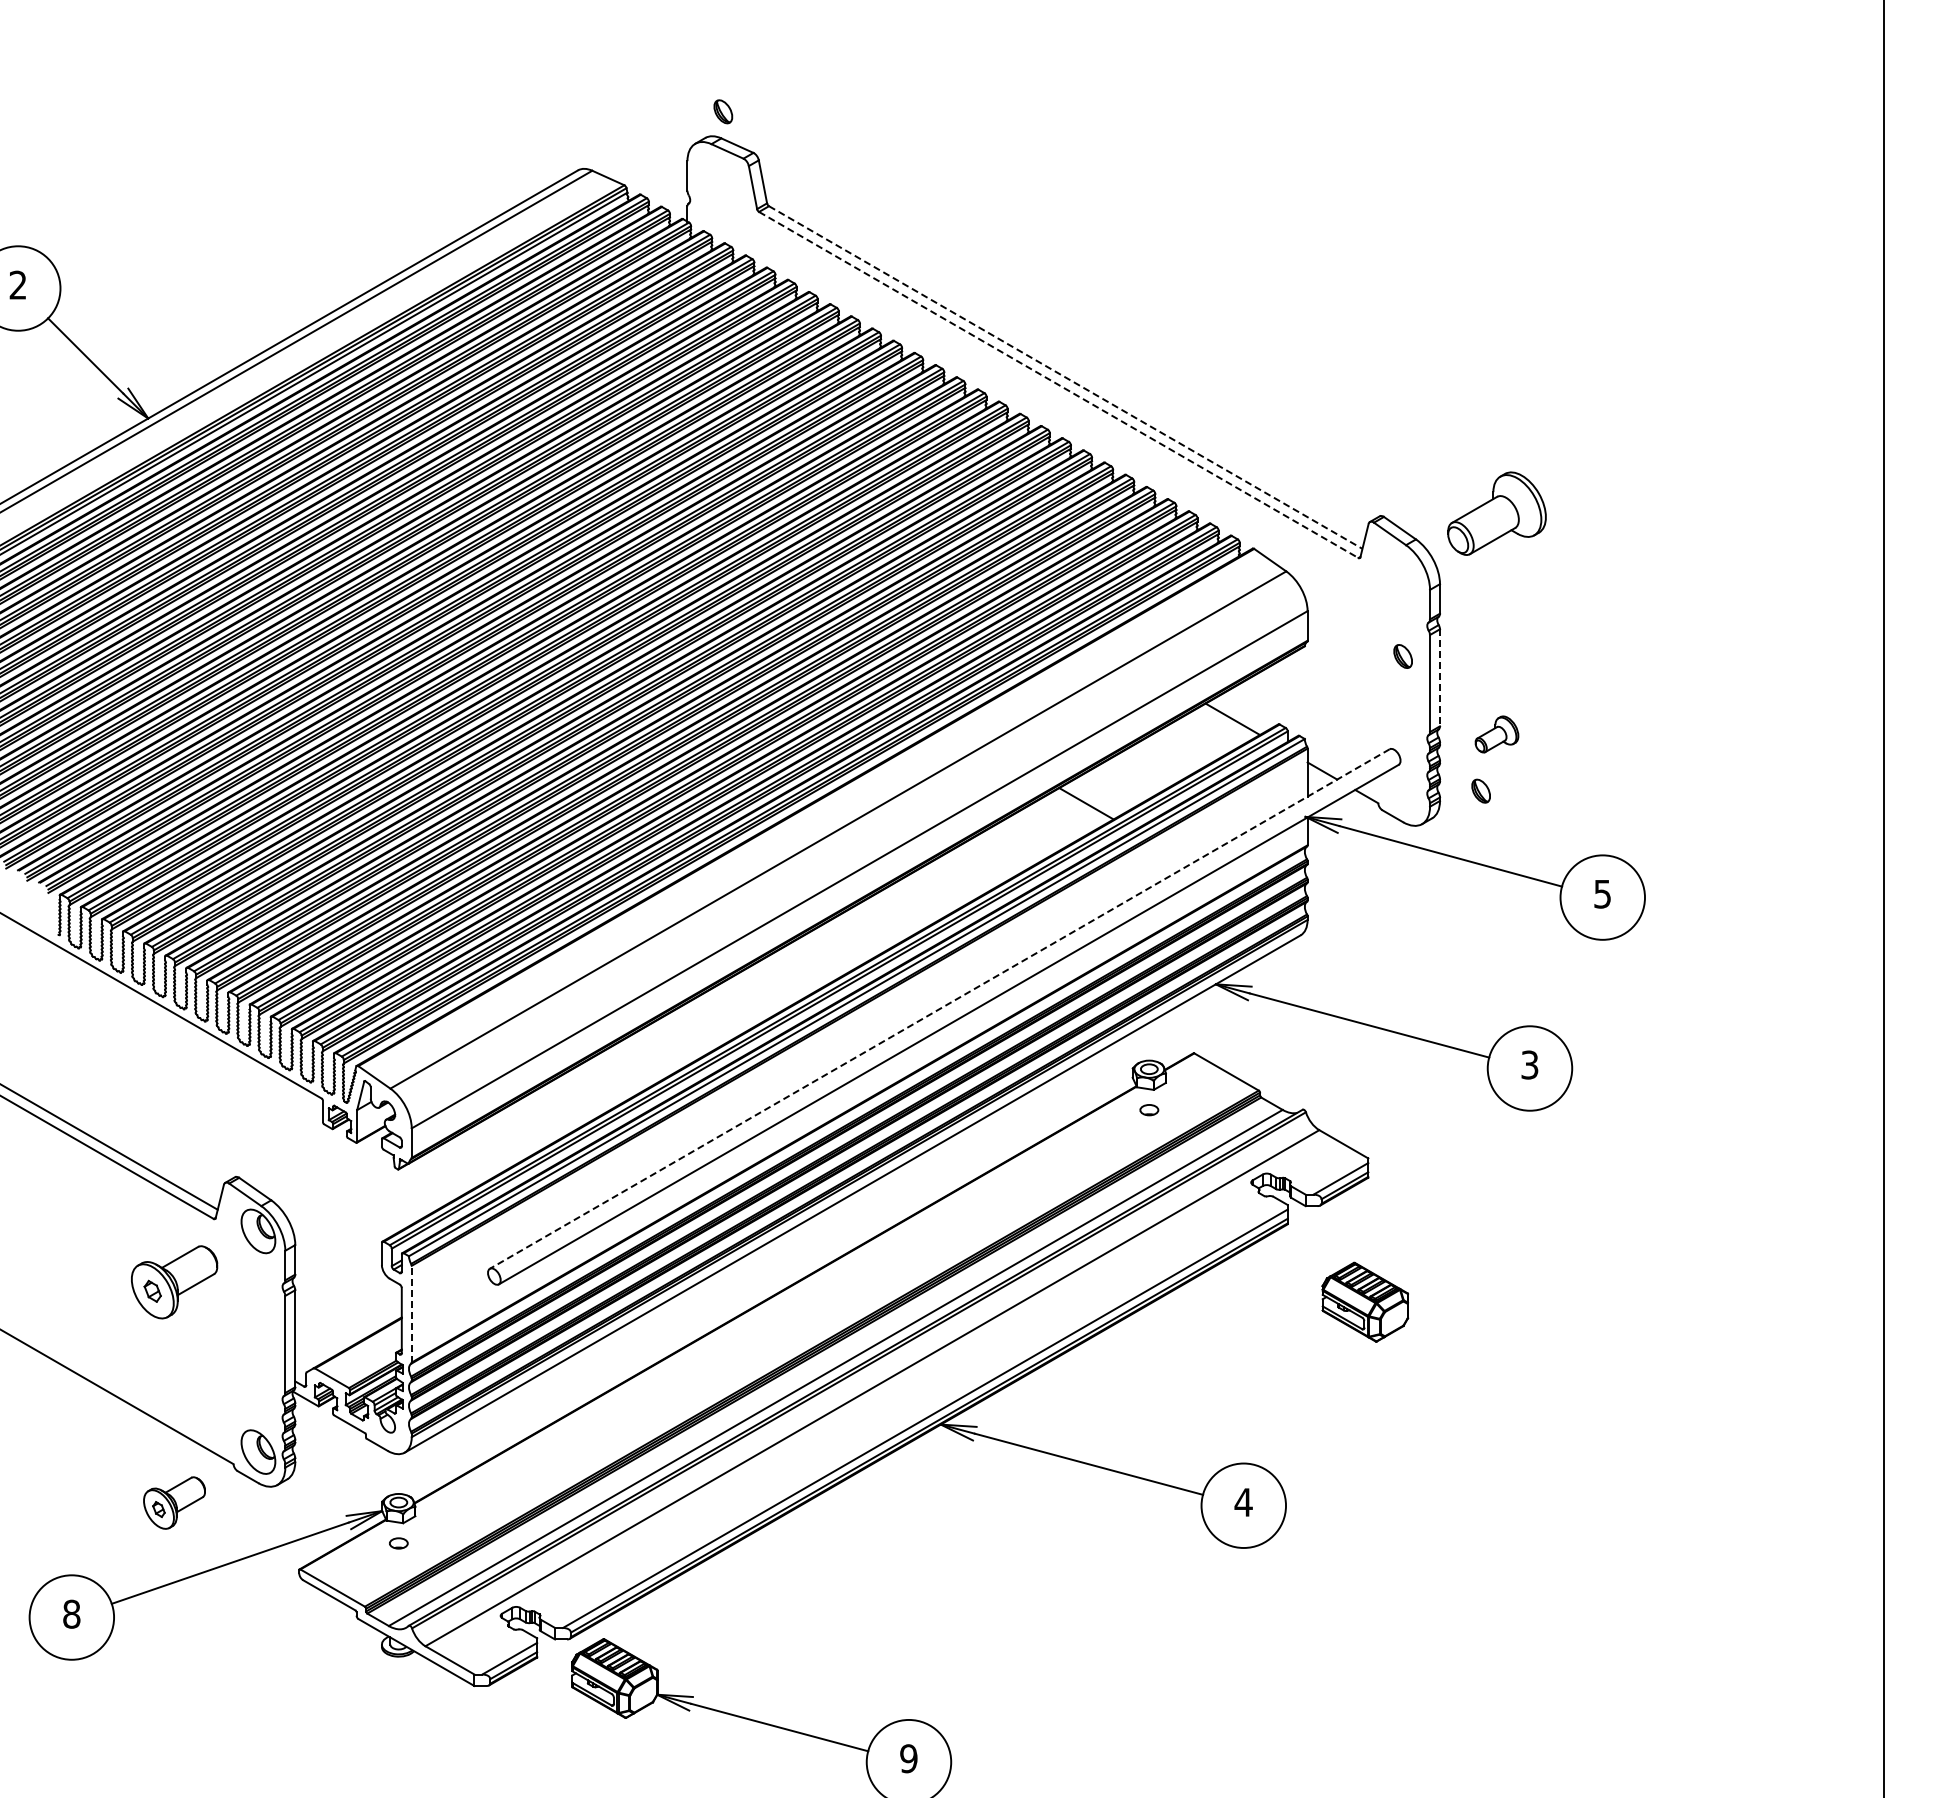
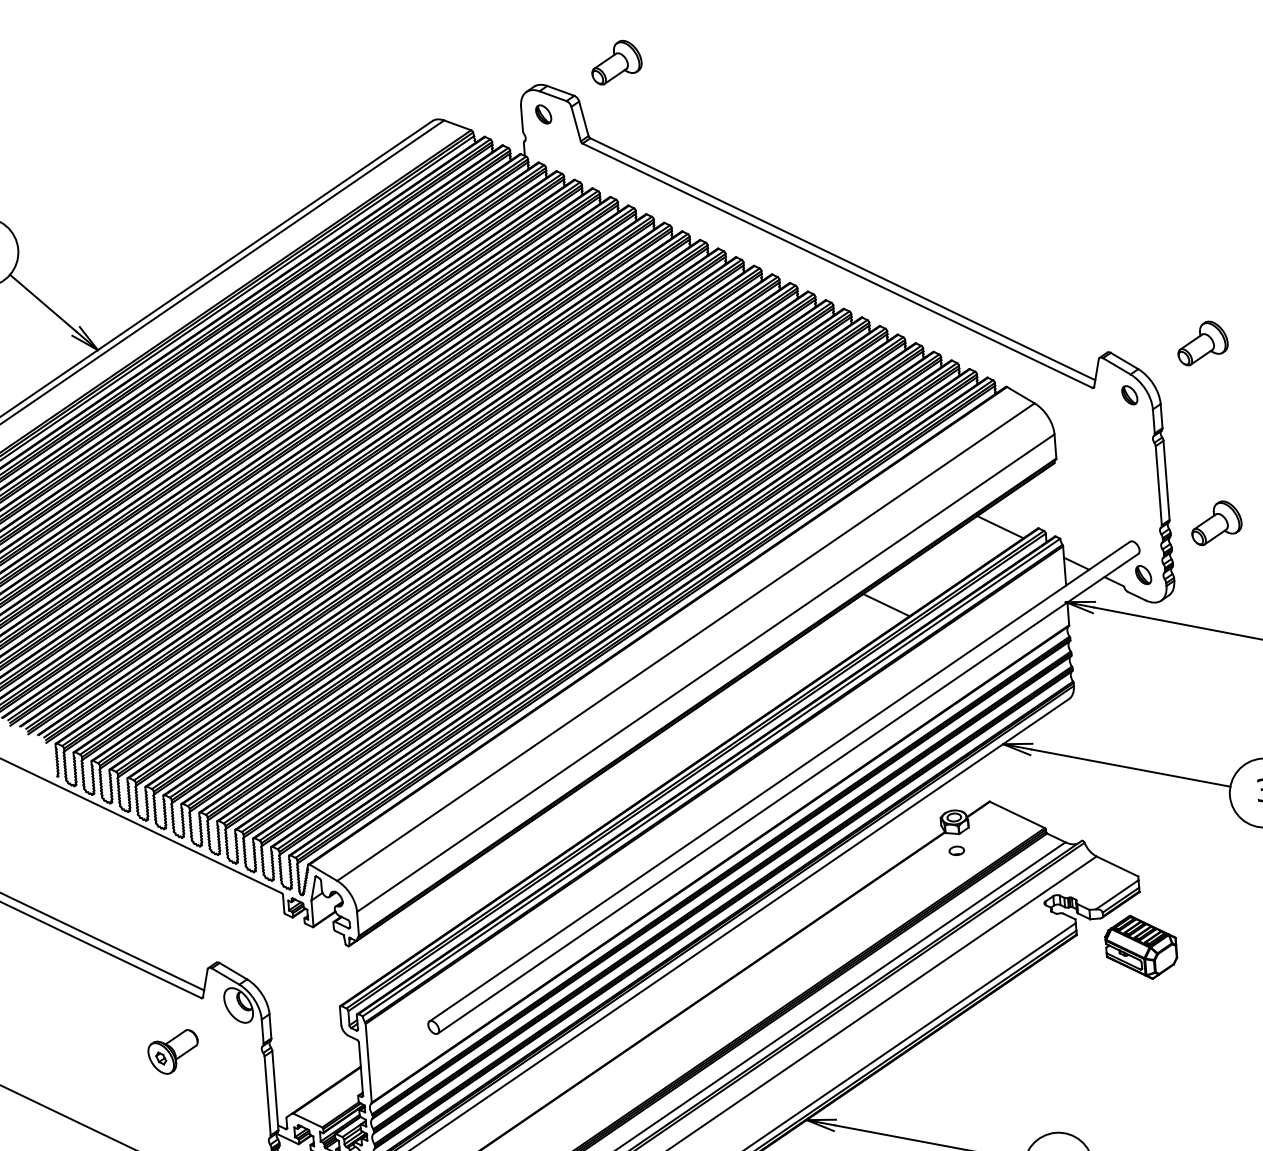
part: (723, 111) -> (543, 114), moved
part: (807, 115) -> (616, 61), added
line: (1065, 377) -> (842, 259), dashed -> solid
line: (1059, 385) -> (838, 266), dashed -> solid
part: (1496, 513) -> (1202, 343), size x0.62
part: (1402, 656) -> (1129, 395), moved
line: (1440, 677) -> (1166, 480), dashed -> solid
part: (1496, 734) -> (1216, 523), size x1.43
part: (1480, 790) -> (1143, 574), moved
line: (939, 1009) -> (779, 782), dashed -> solid
part: (174, 1282) -> (173, 1052), size x0.71
part: (1365, 1301) -> (1141, 946), moved
line: (411, 1313) -> (368, 1062), dashed -> solid

